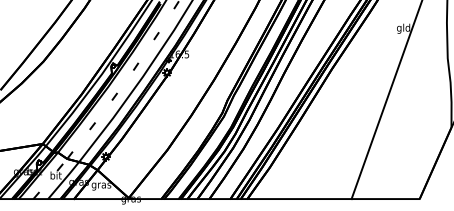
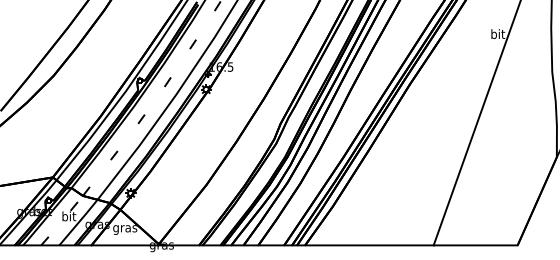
text: (403, 28) -> (497, 35), gld -> bit

